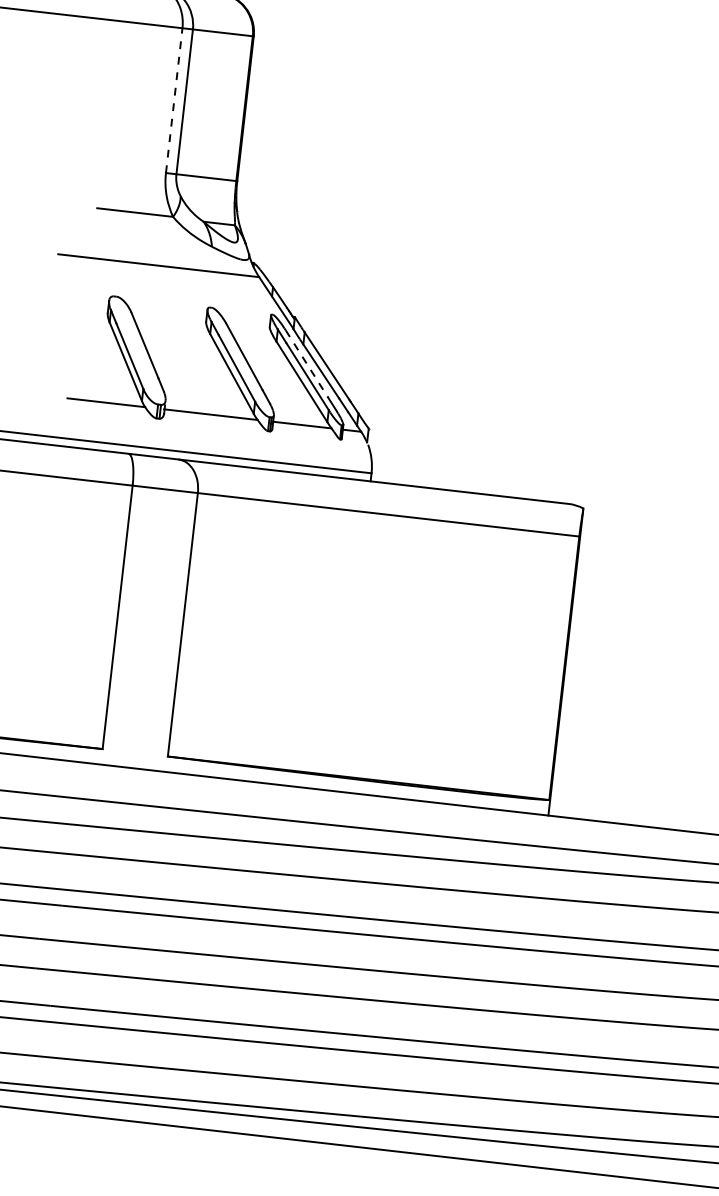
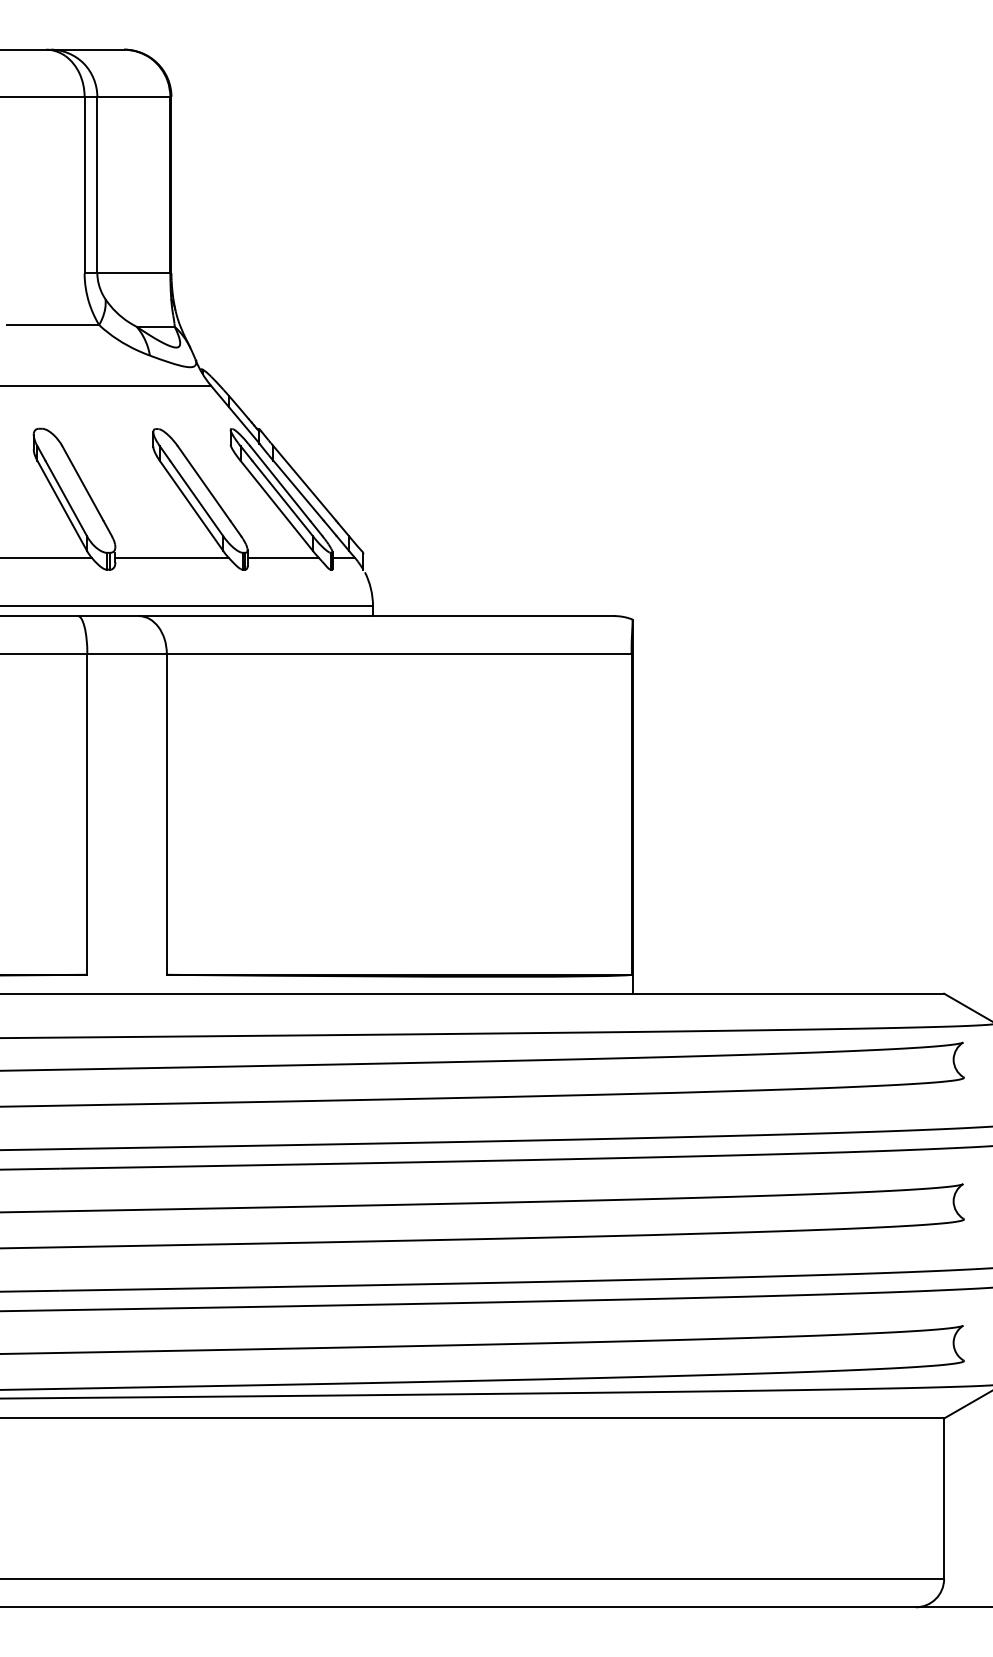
line: (174, 100) -> (84, 184), dashed -> solid
line: (307, 364) -> (280, 484), dashed -> solid

